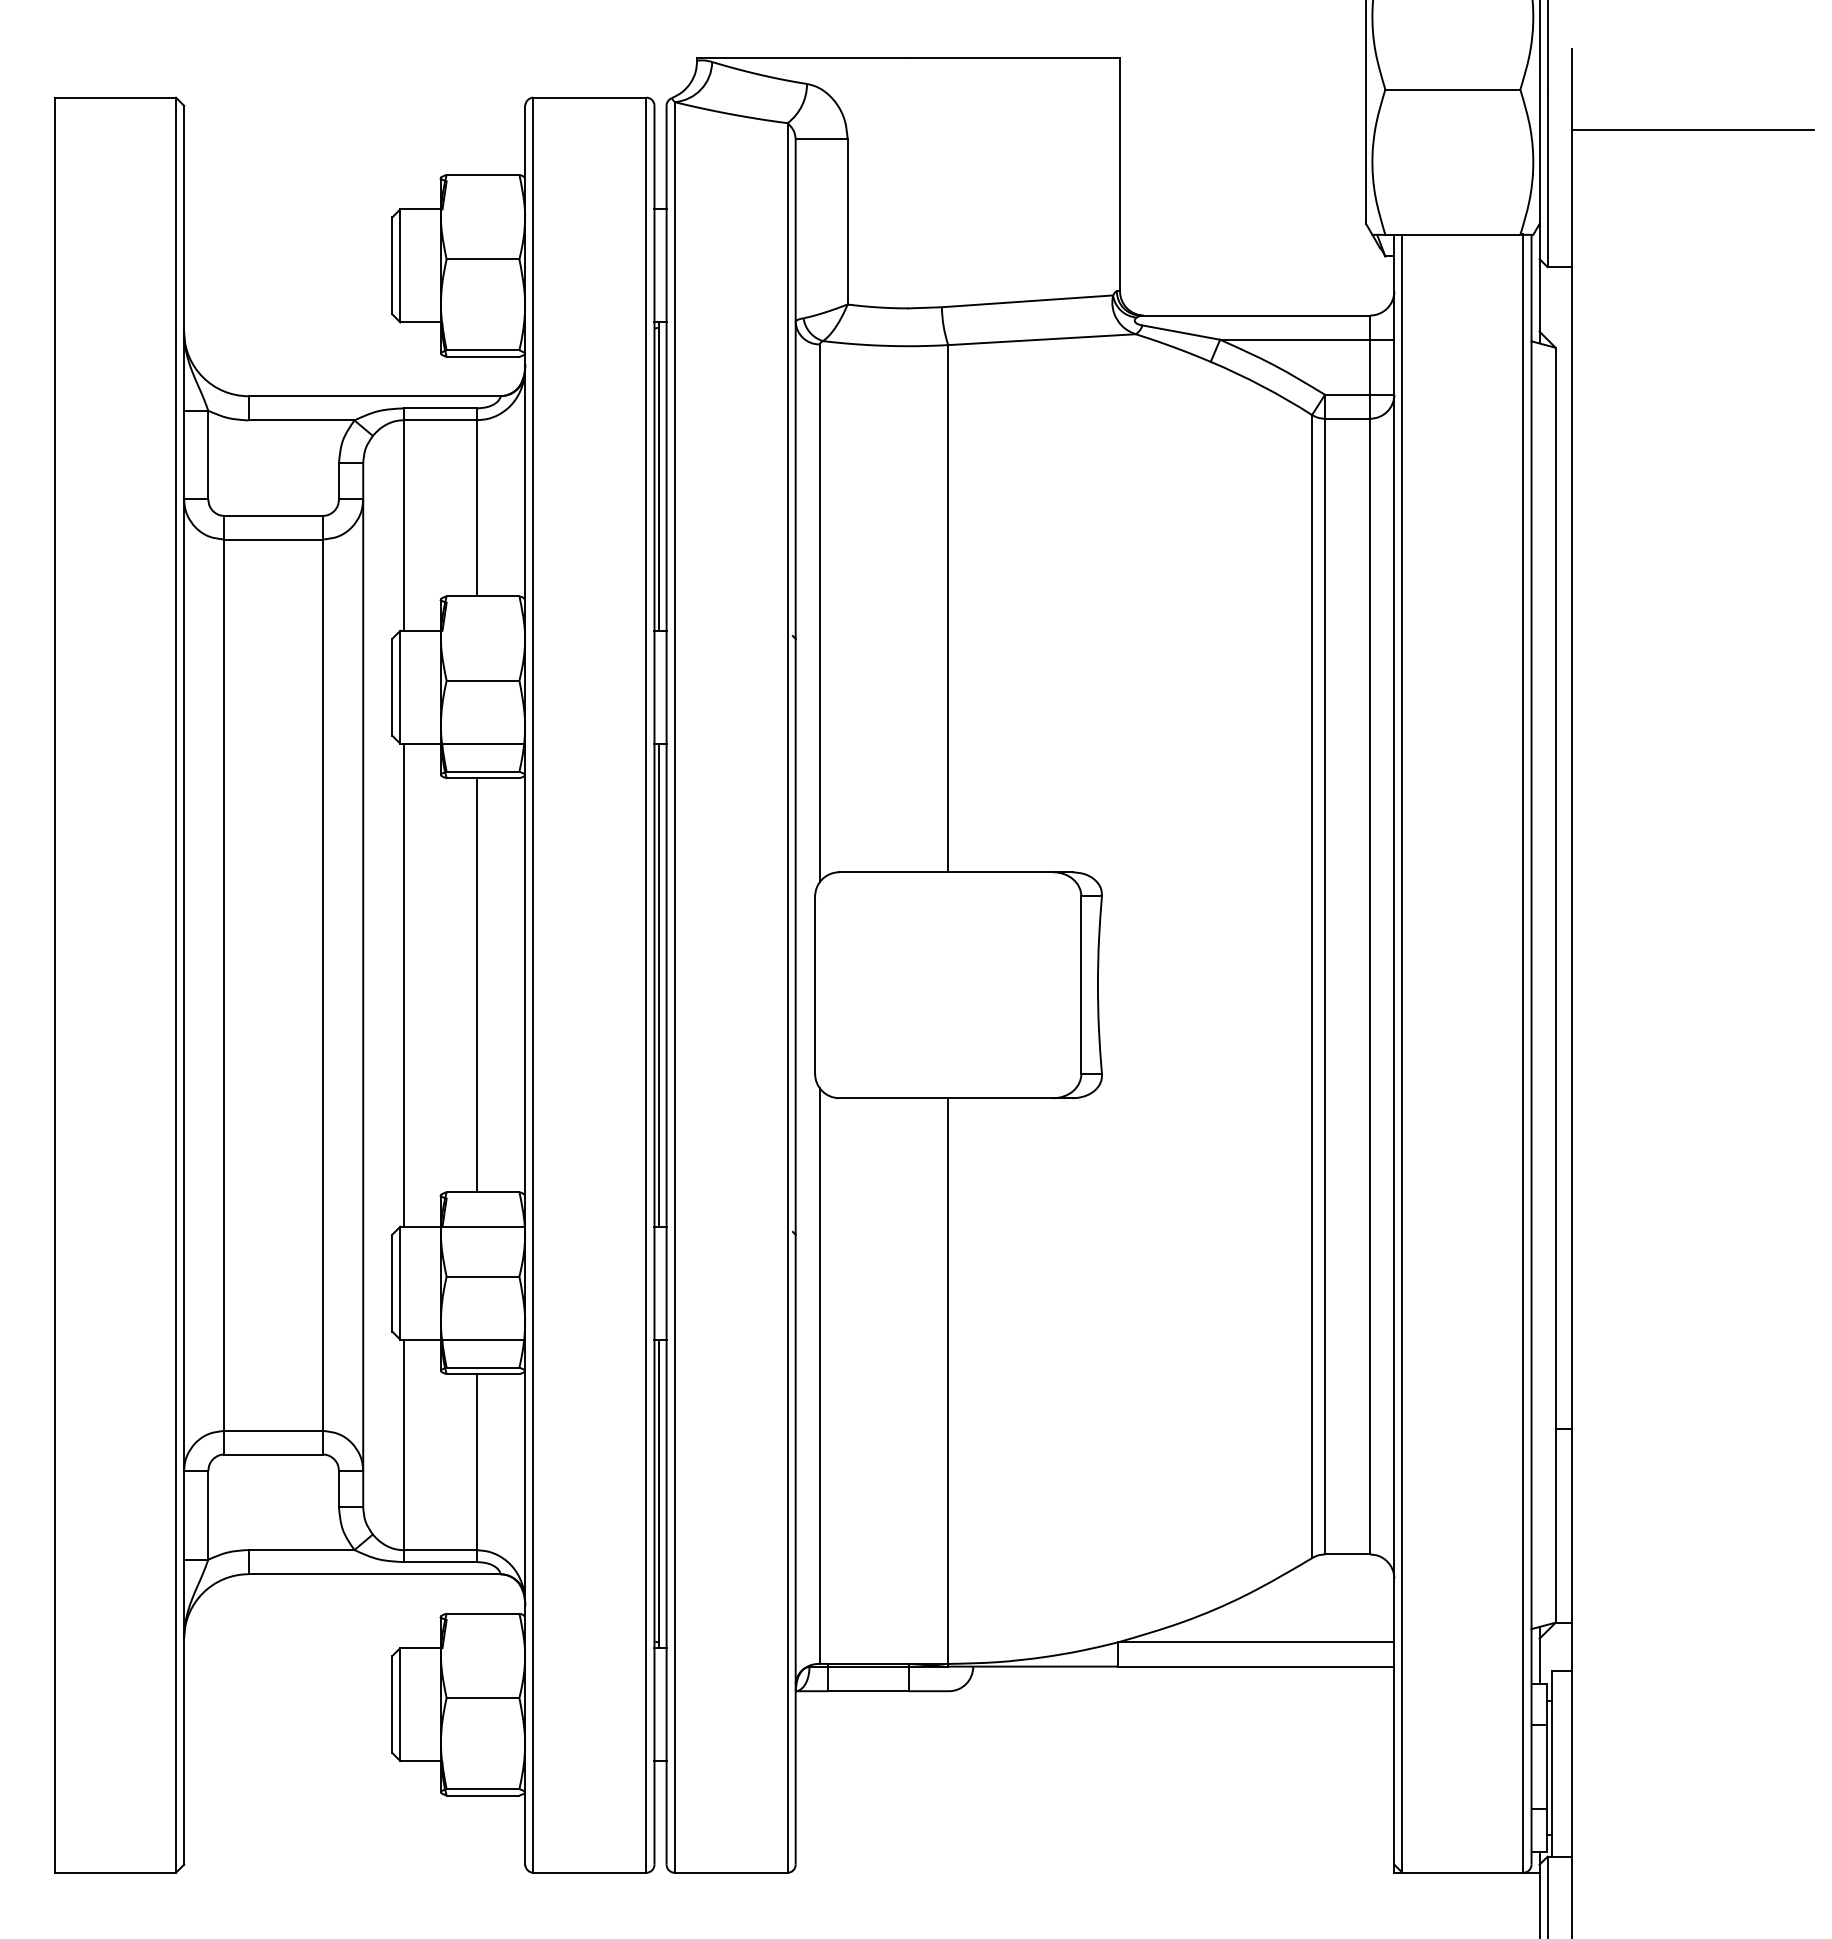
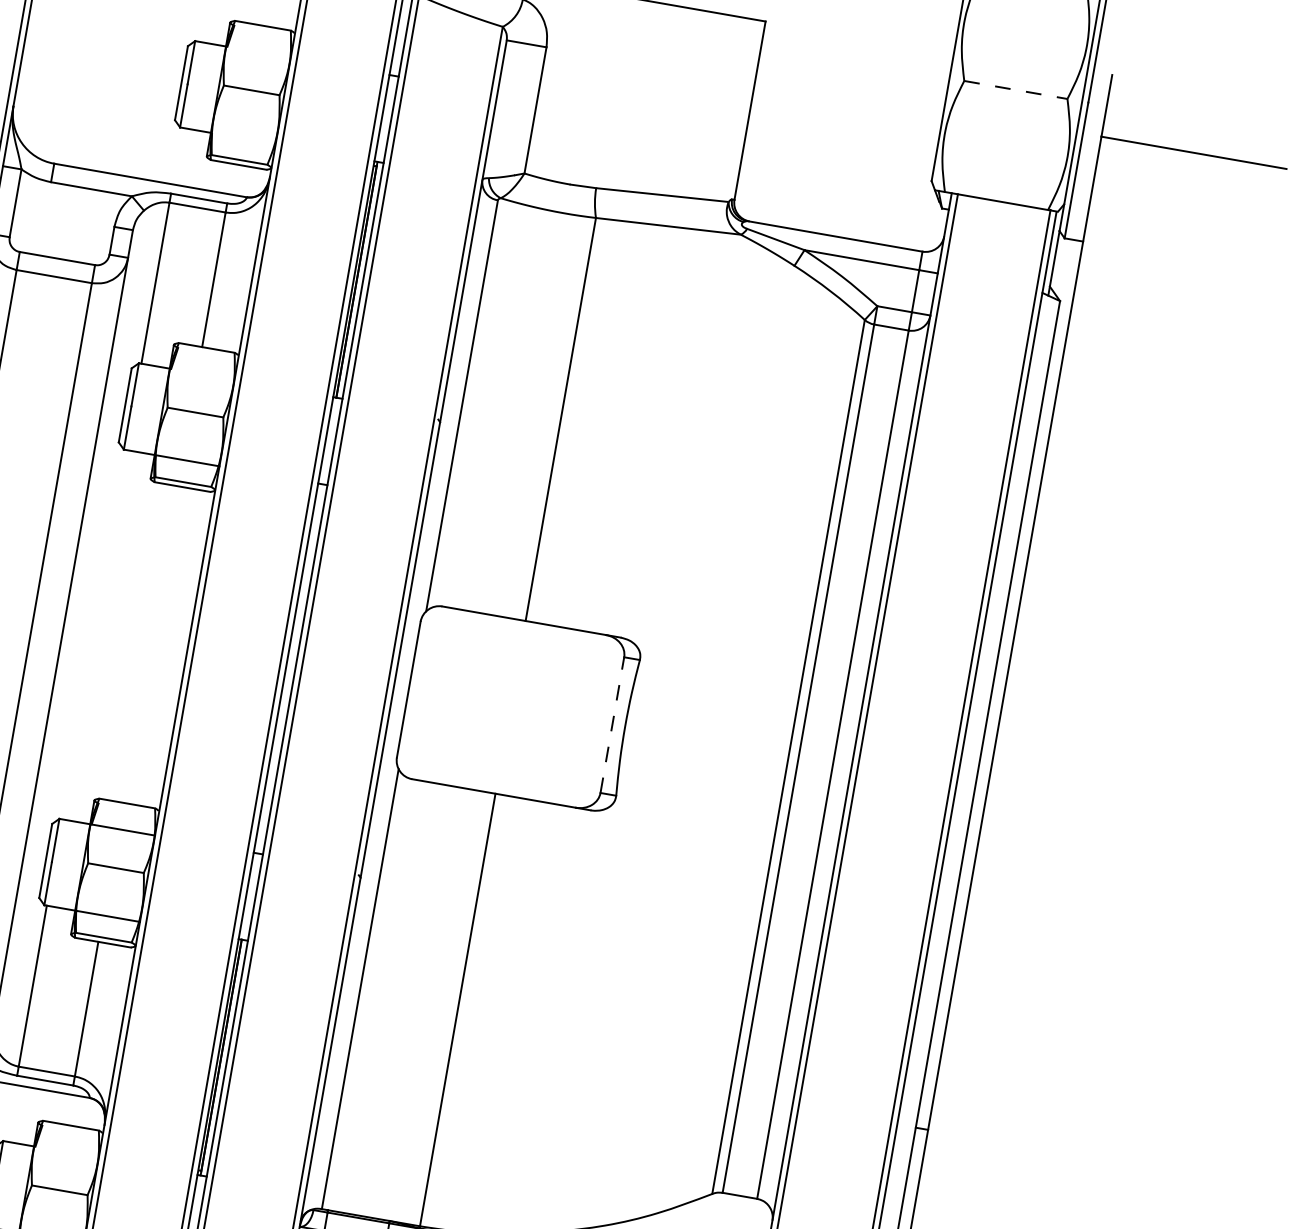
line: (1453, 89) -> (1016, 89), solid -> dashed
line: (403, 984) -> (94, 634), removed
line: (658, 984) -> (289, 668), removed
line: (476, 985) -> (149, 644), removed
line: (1081, 985) -> (612, 725), solid -> dashed

